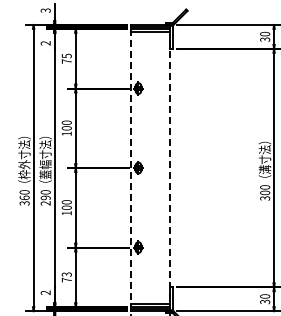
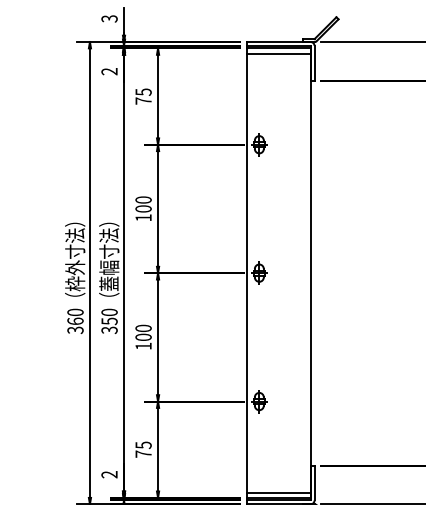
line: (130, 168) -> (246, 273), dashed -> solid
line: (170, 168) -> (311, 273), dashed -> solid
text: (45, 200) -> (109, 325), 290 -> 350
text: (66, 274) -> (143, 445), 73 -> 75

